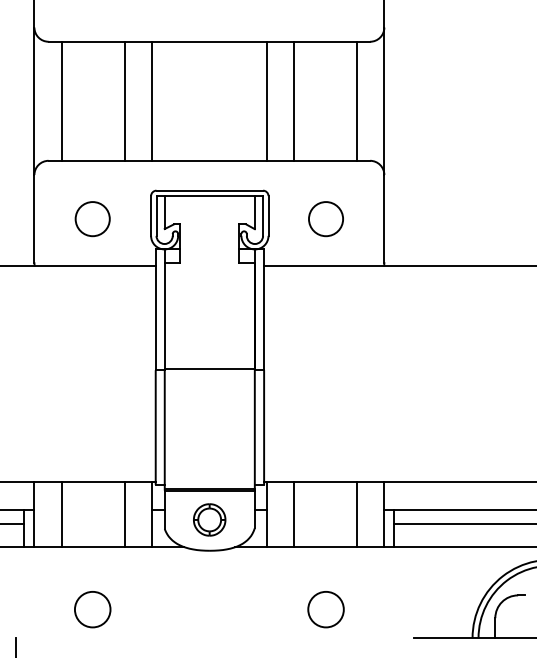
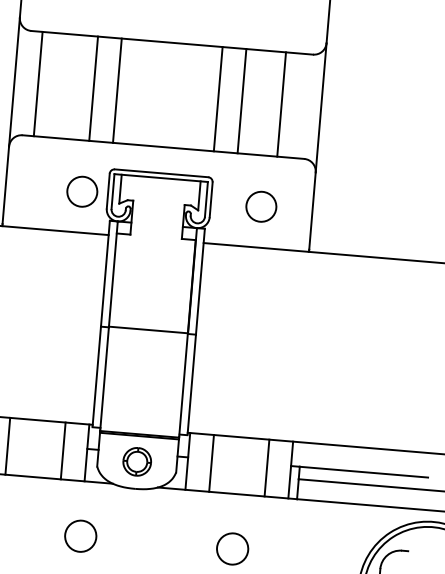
line: (357, 100) -> (281, 103), moved
circle: (92, 219) -> (82, 192), moved
circle: (92, 609) -> (80, 536), moved

